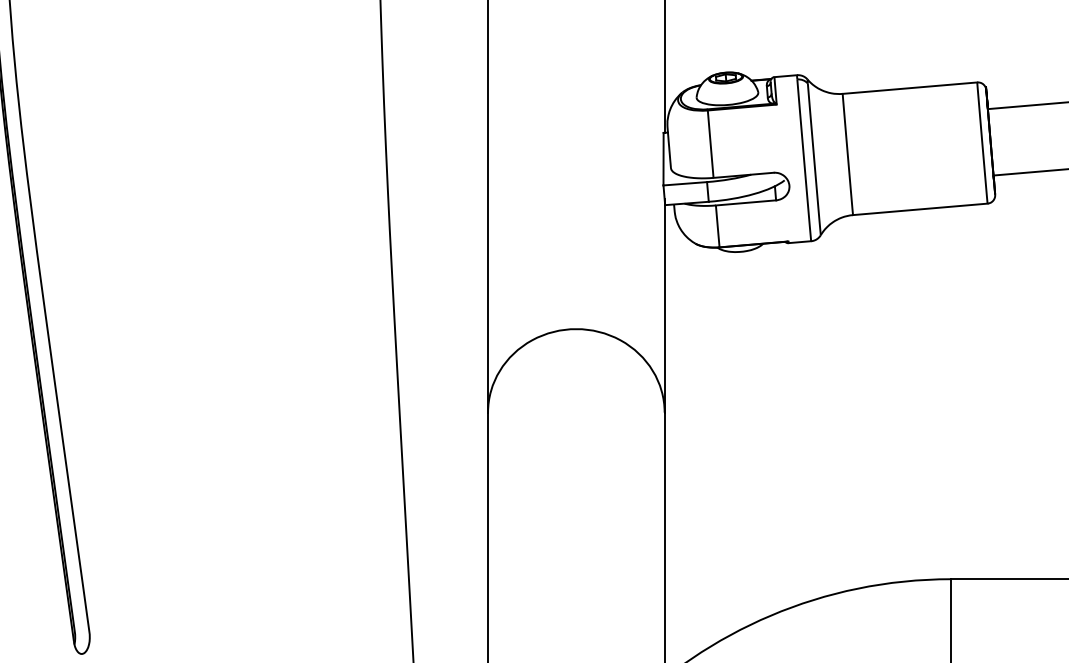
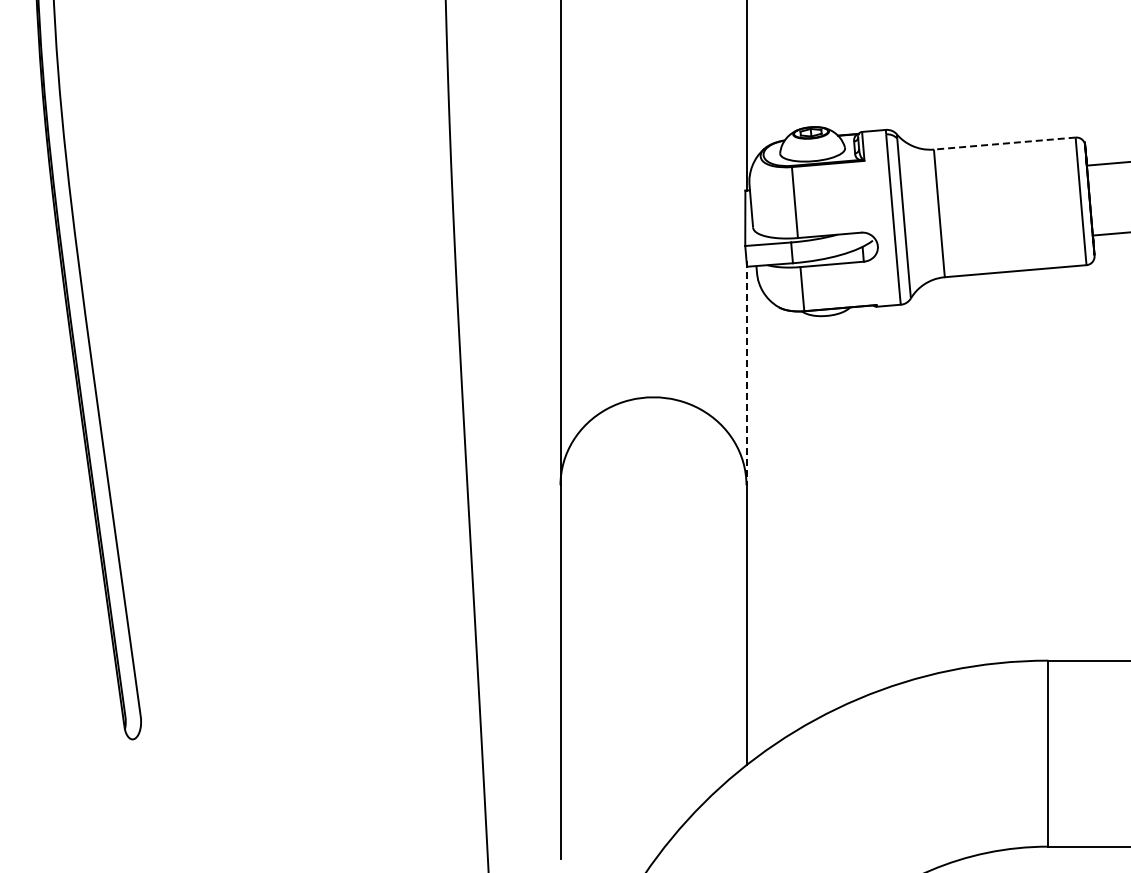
line: (909, 88) -> (1004, 143), solid -> dashed
line: (664, 306) -> (746, 373), solid -> dashed

